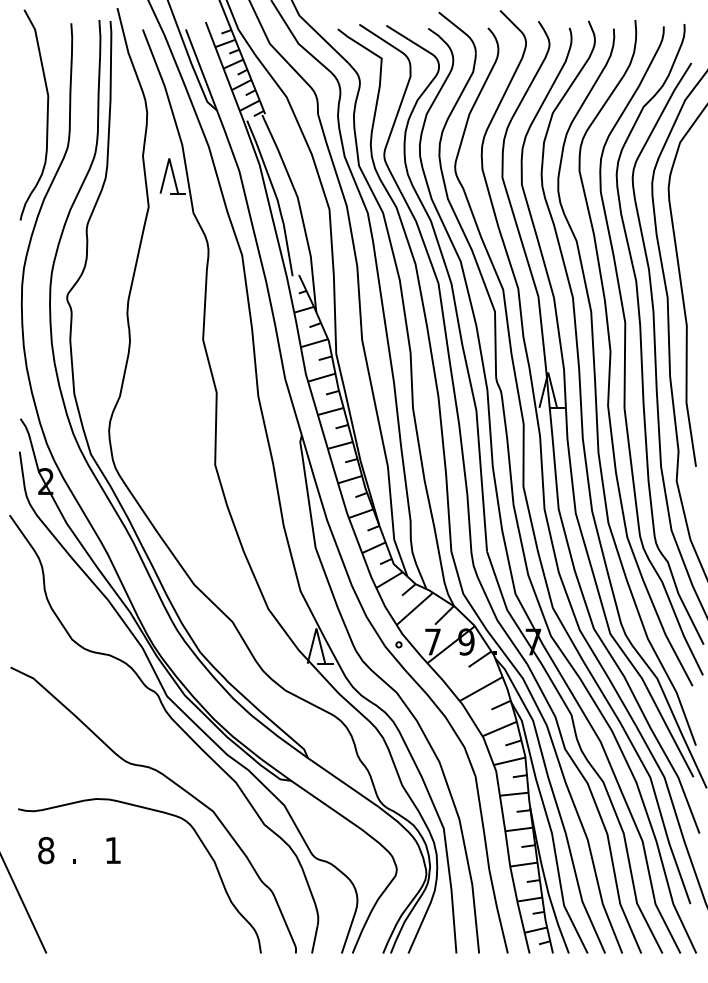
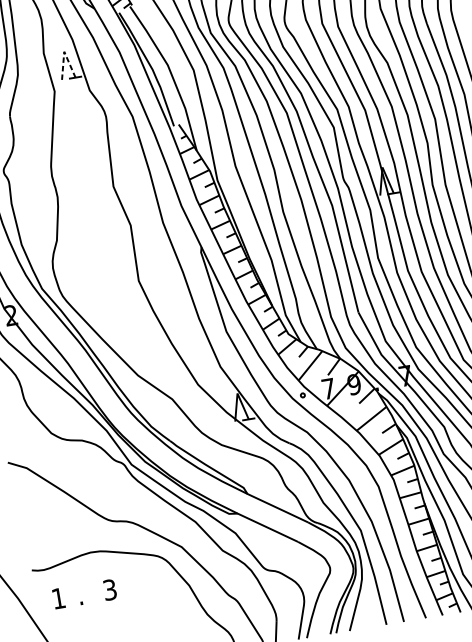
line: (169, 158) -> (64, 51), solid -> dashed
text: (46, 850) -> (58, 598), 8 -> 1
text: (112, 850) -> (109, 590), 1 -> 3

